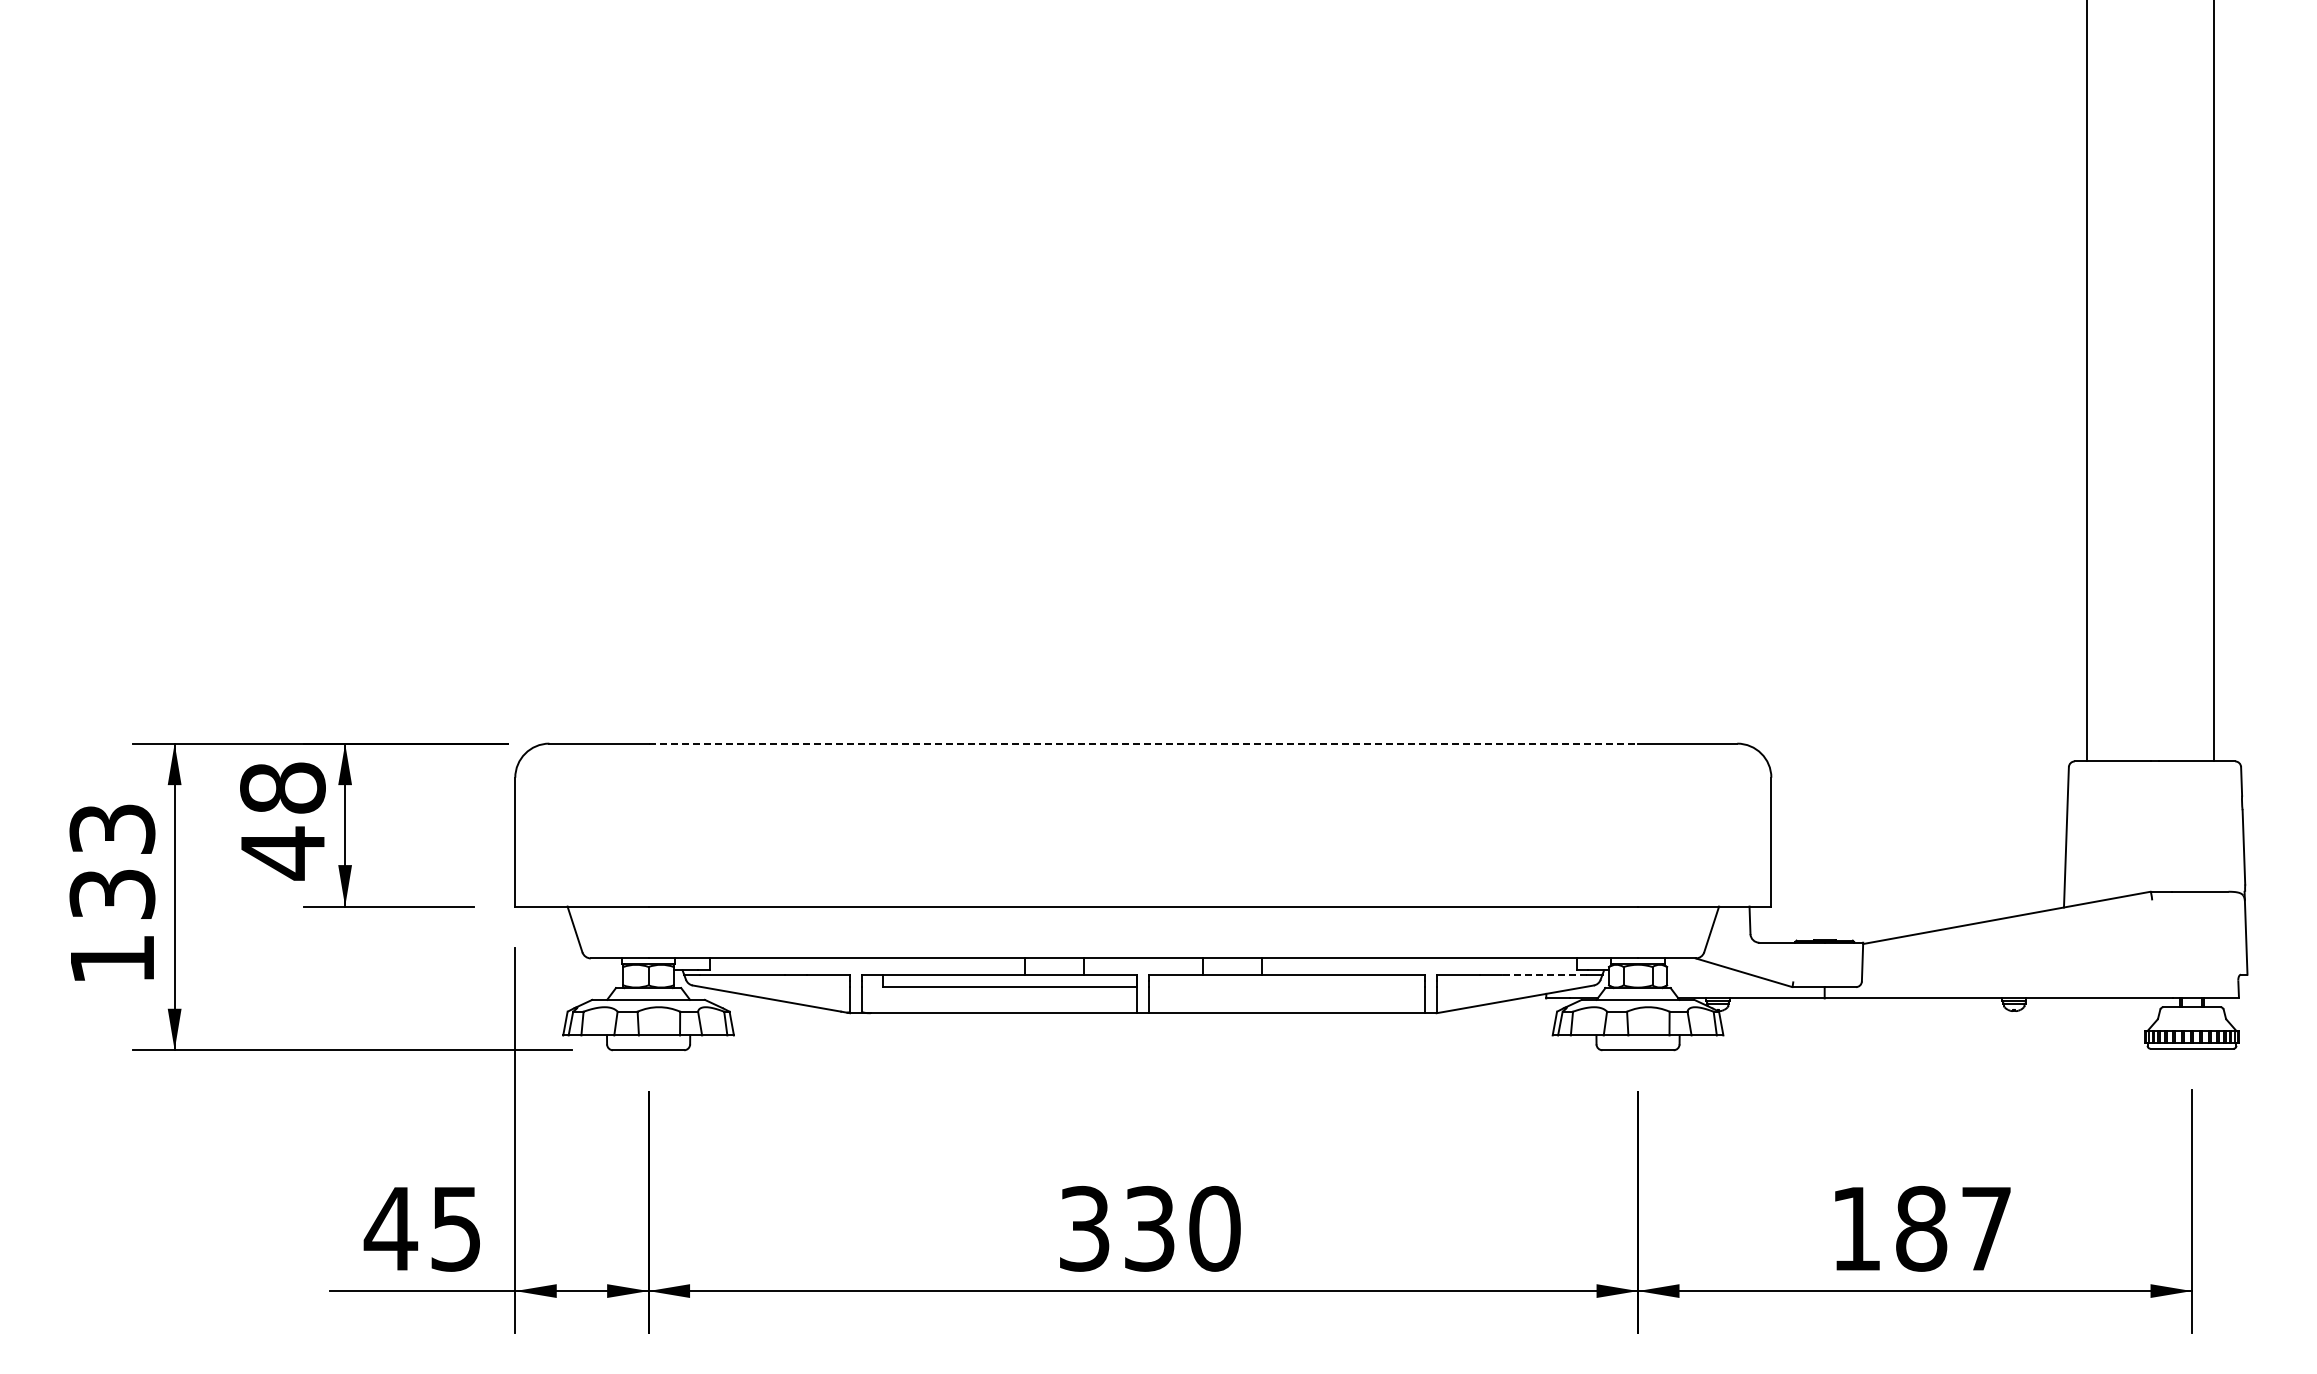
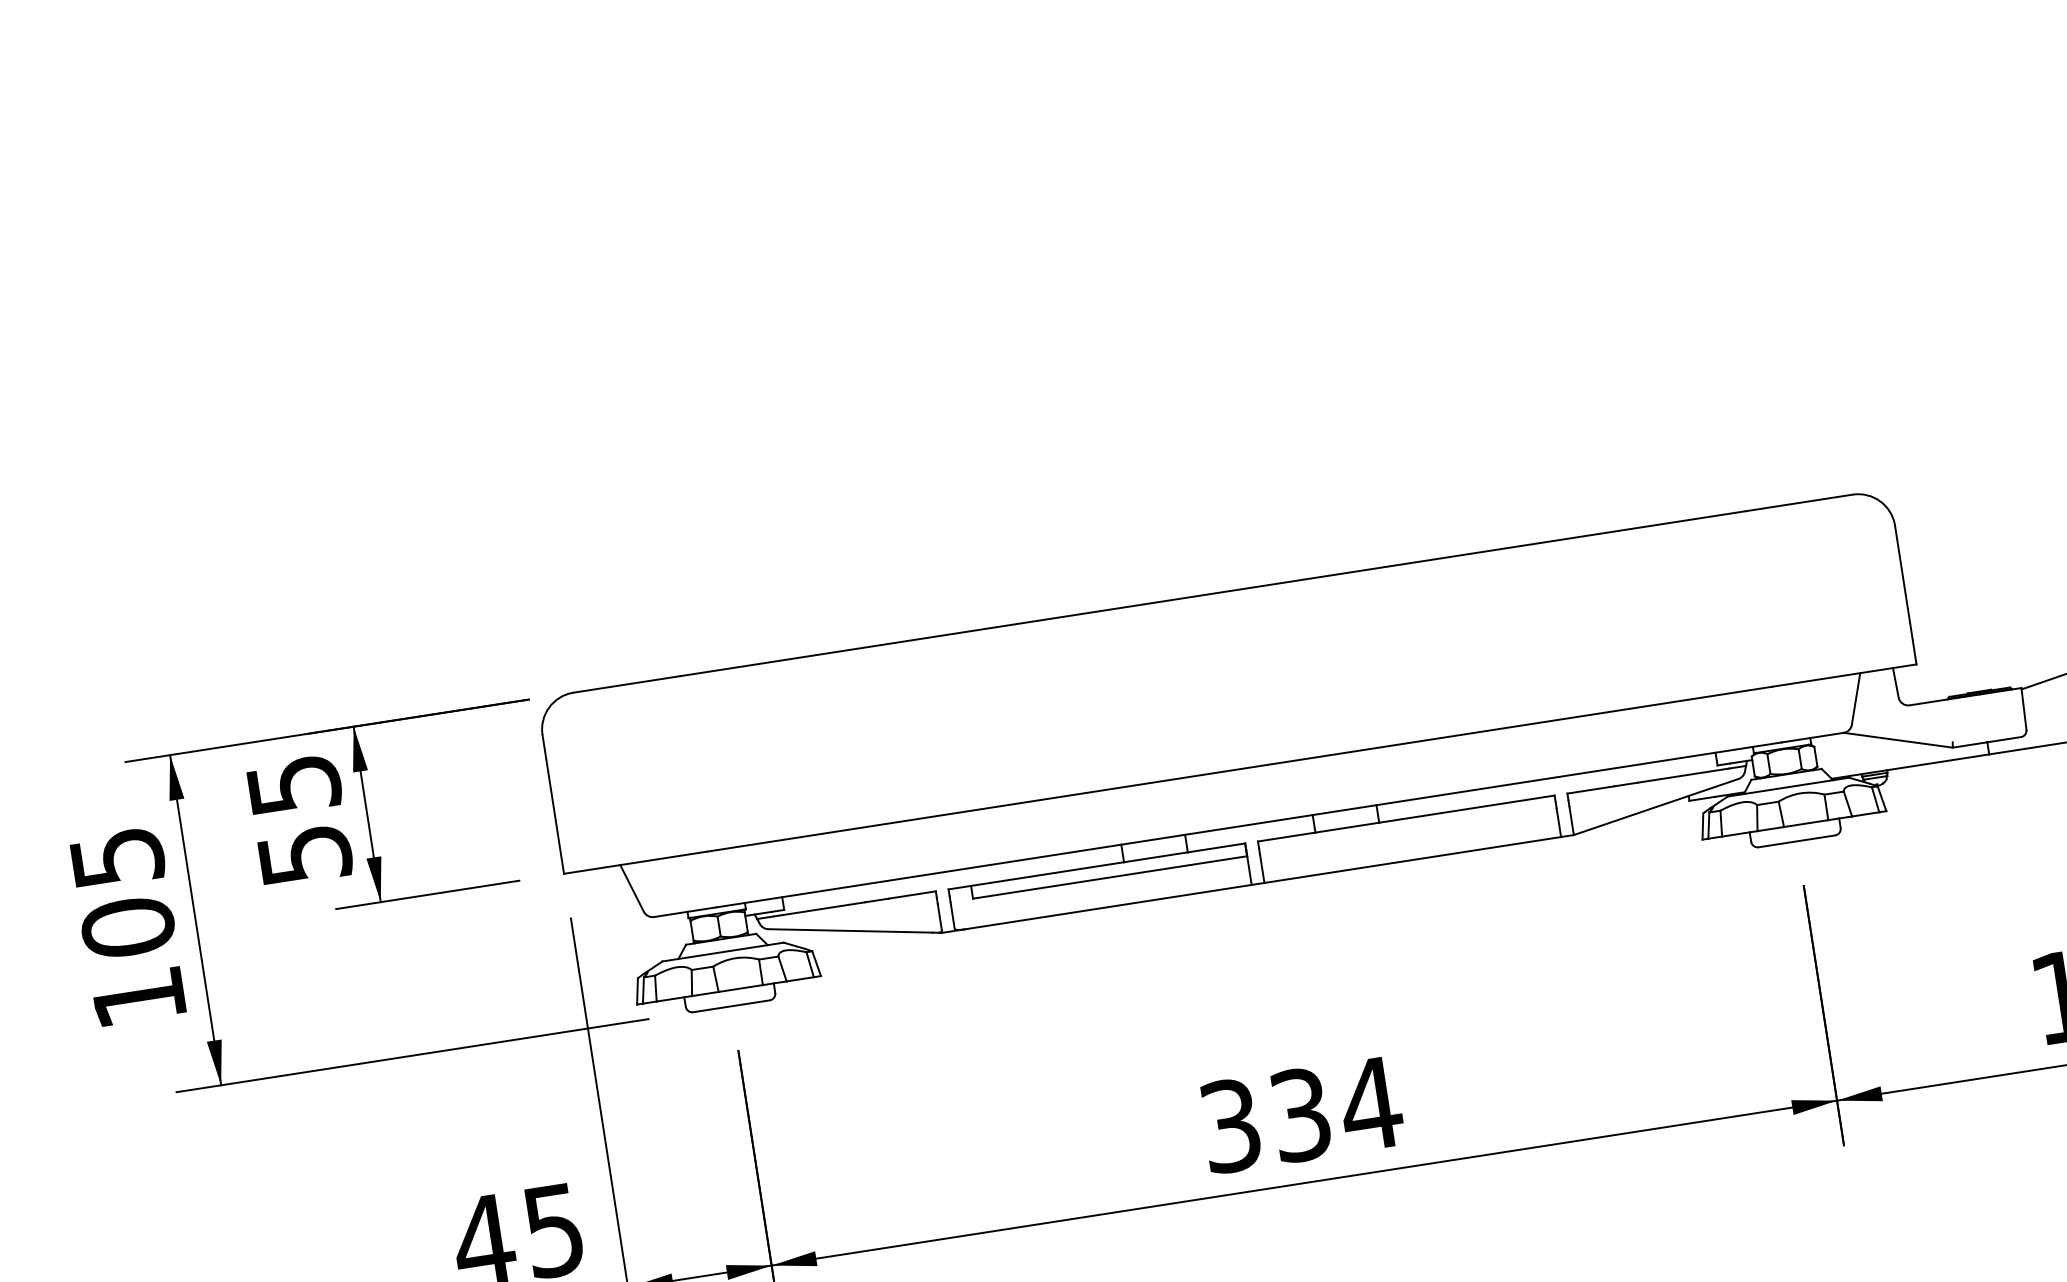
line: (1143, 743) -> (1213, 593), dashed -> solid
text: (282, 821) -> (299, 821), 48 -> 55
text: (112, 861) -> (122, 892), 133 -> 105
line: (1544, 974) -> (1683, 775), dashed -> solid
text: (1214, 1228) -> (1370, 1103), 330 -> 334

